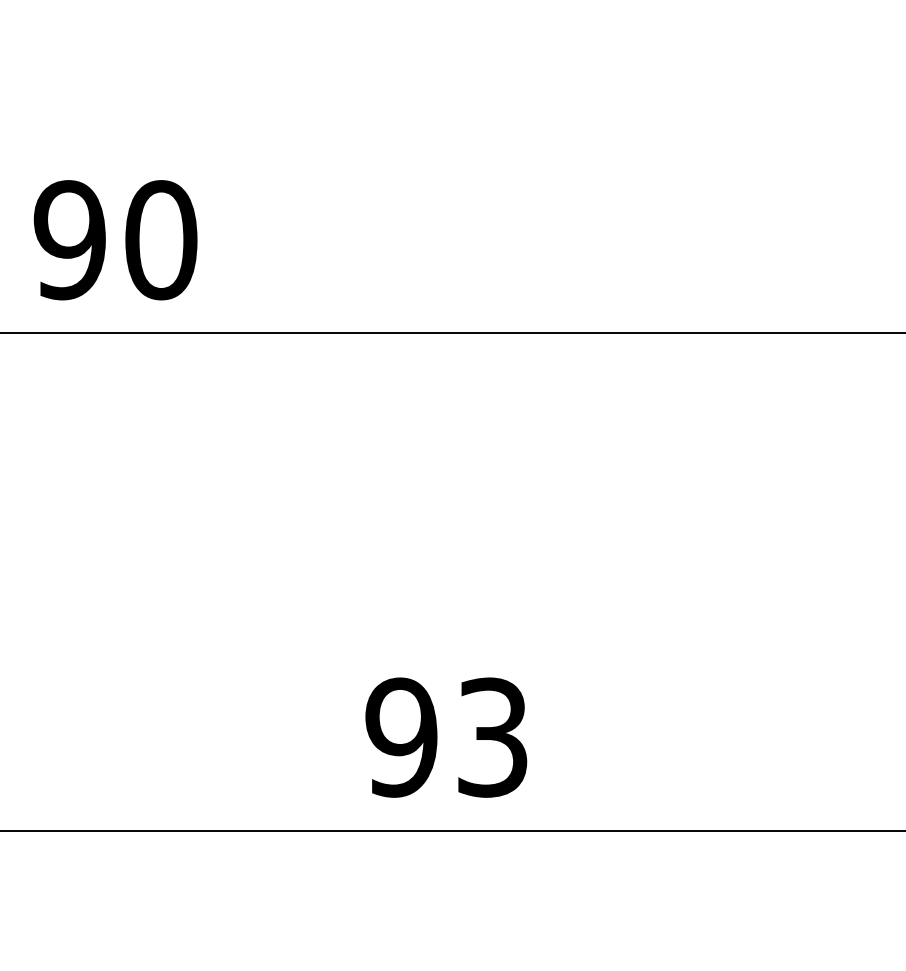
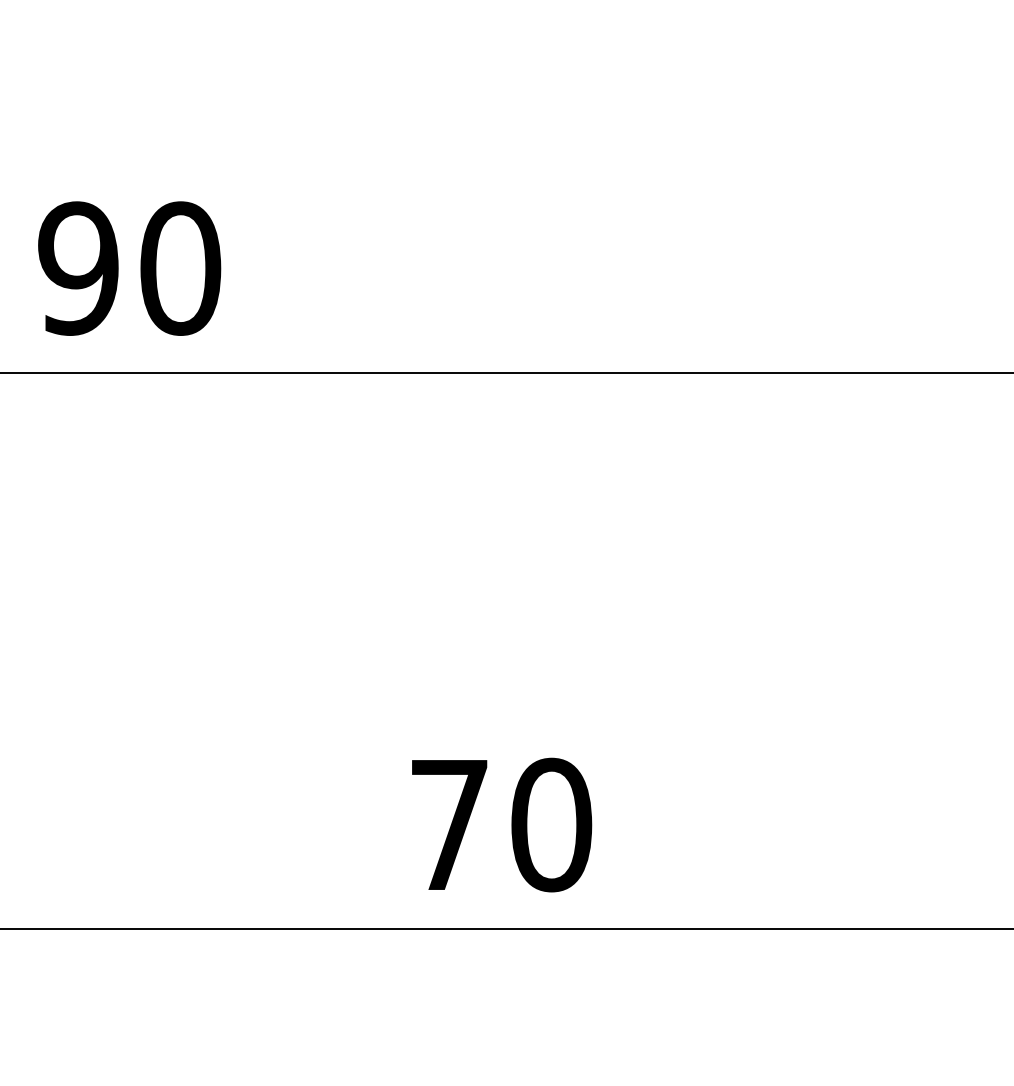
text: (447, 737) -> (500, 824), 93 -> 70

